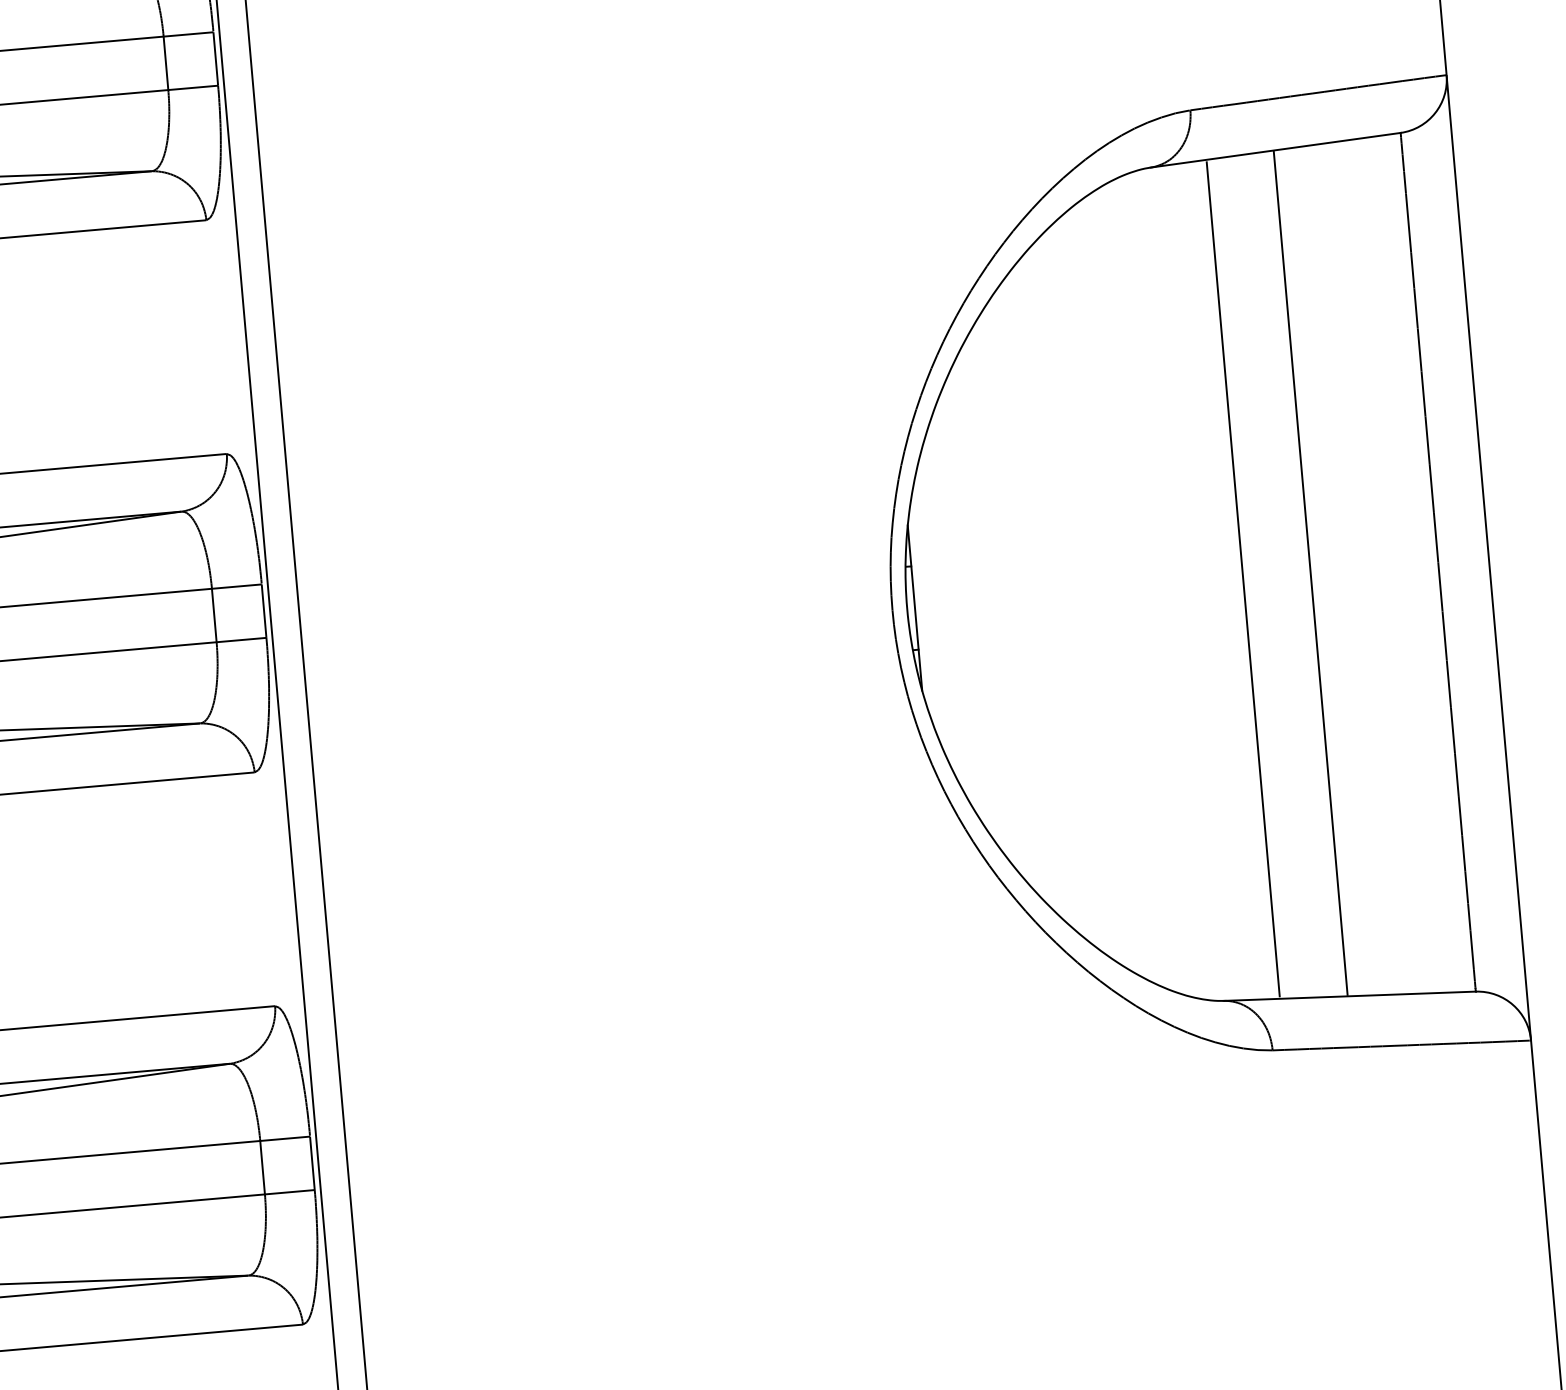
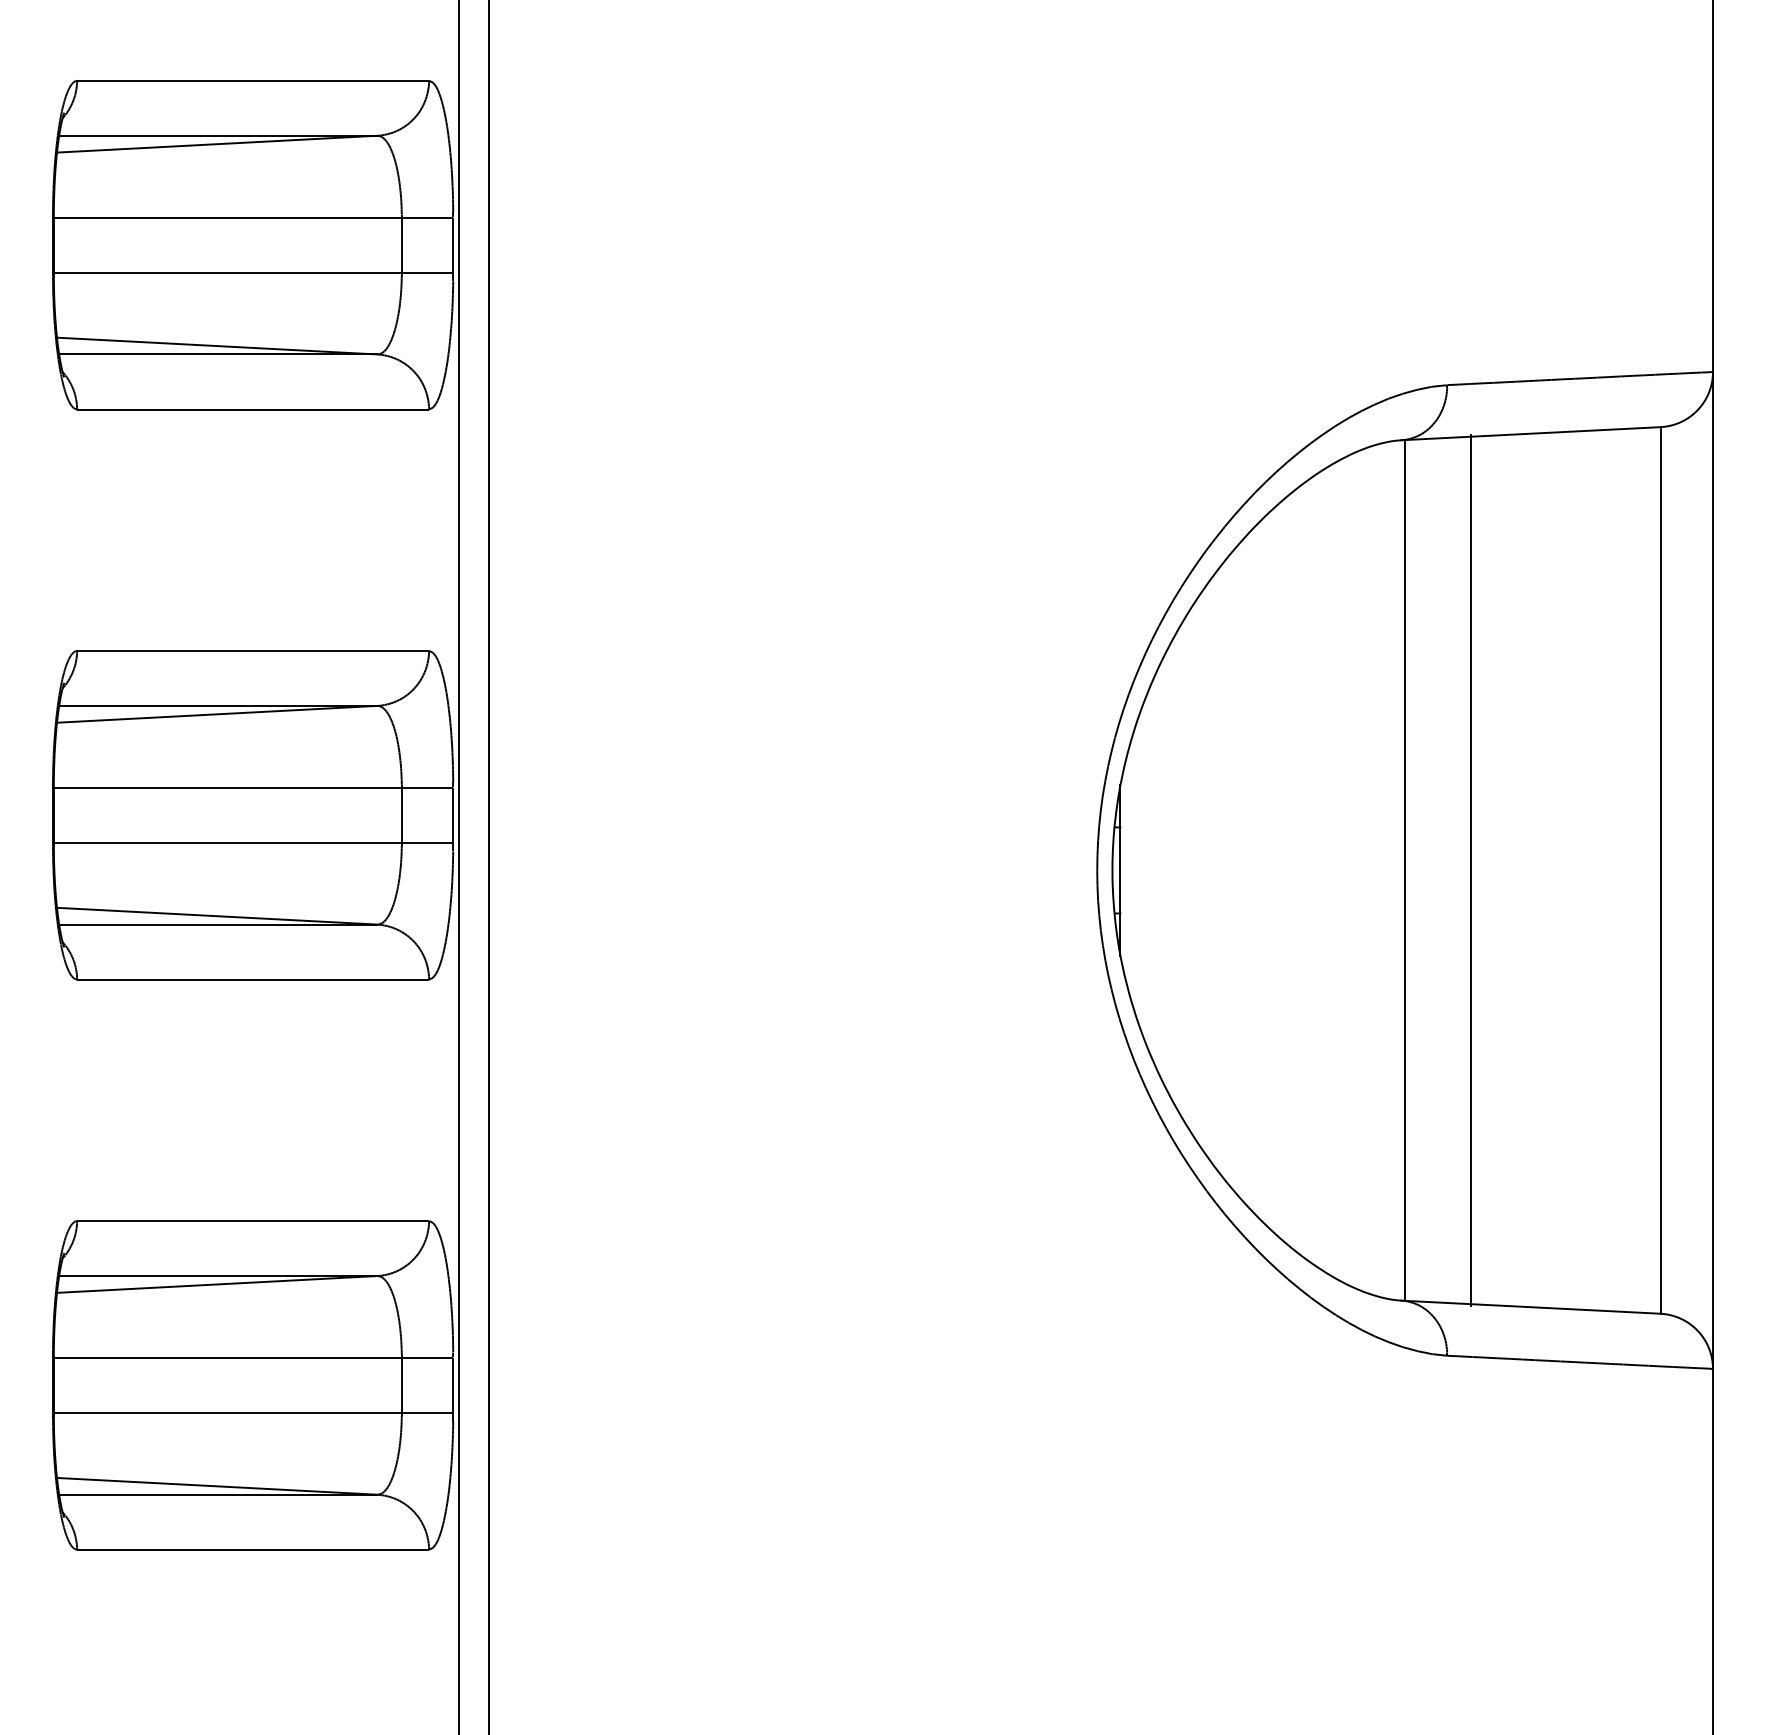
line: (1311, 573) -> (1471, 870), moved
line: (1243, 578) -> (1405, 869), moved

